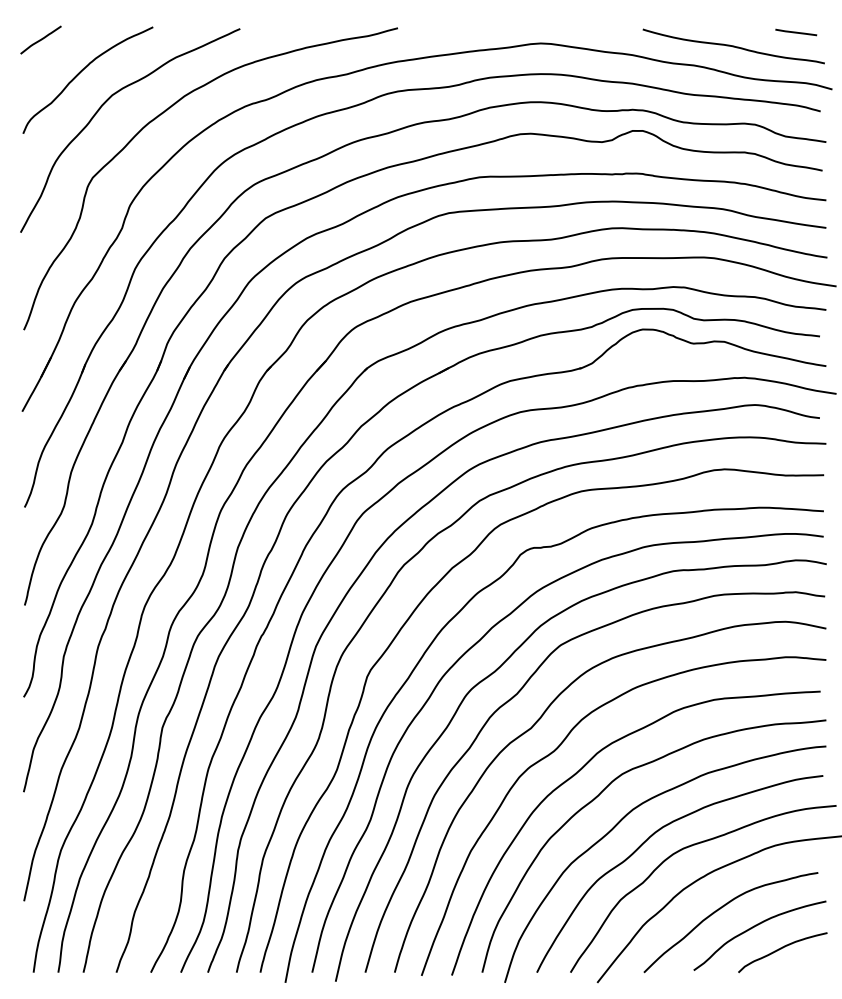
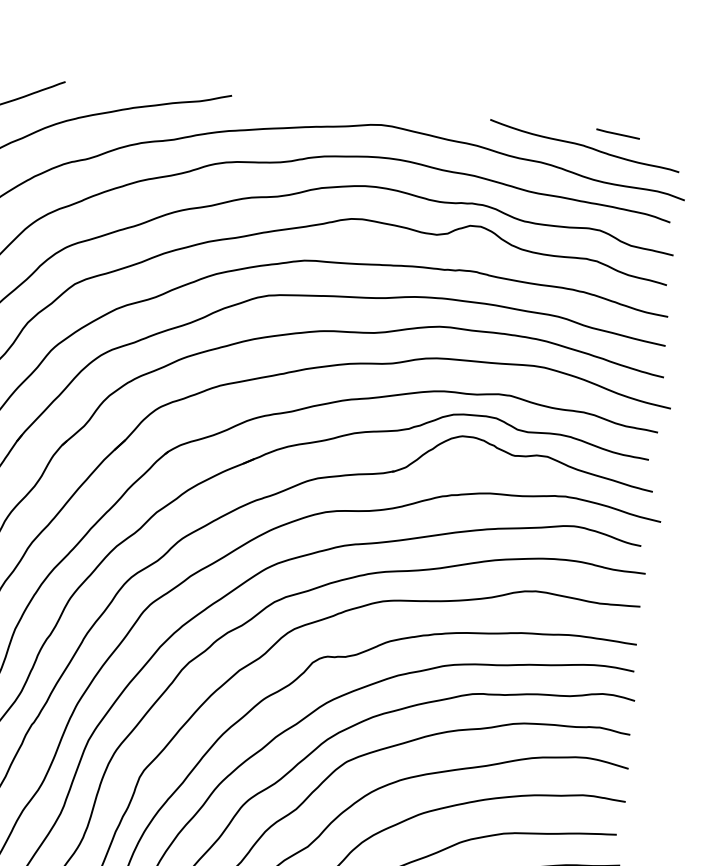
line: (796, 32) -> (618, 134), moved

